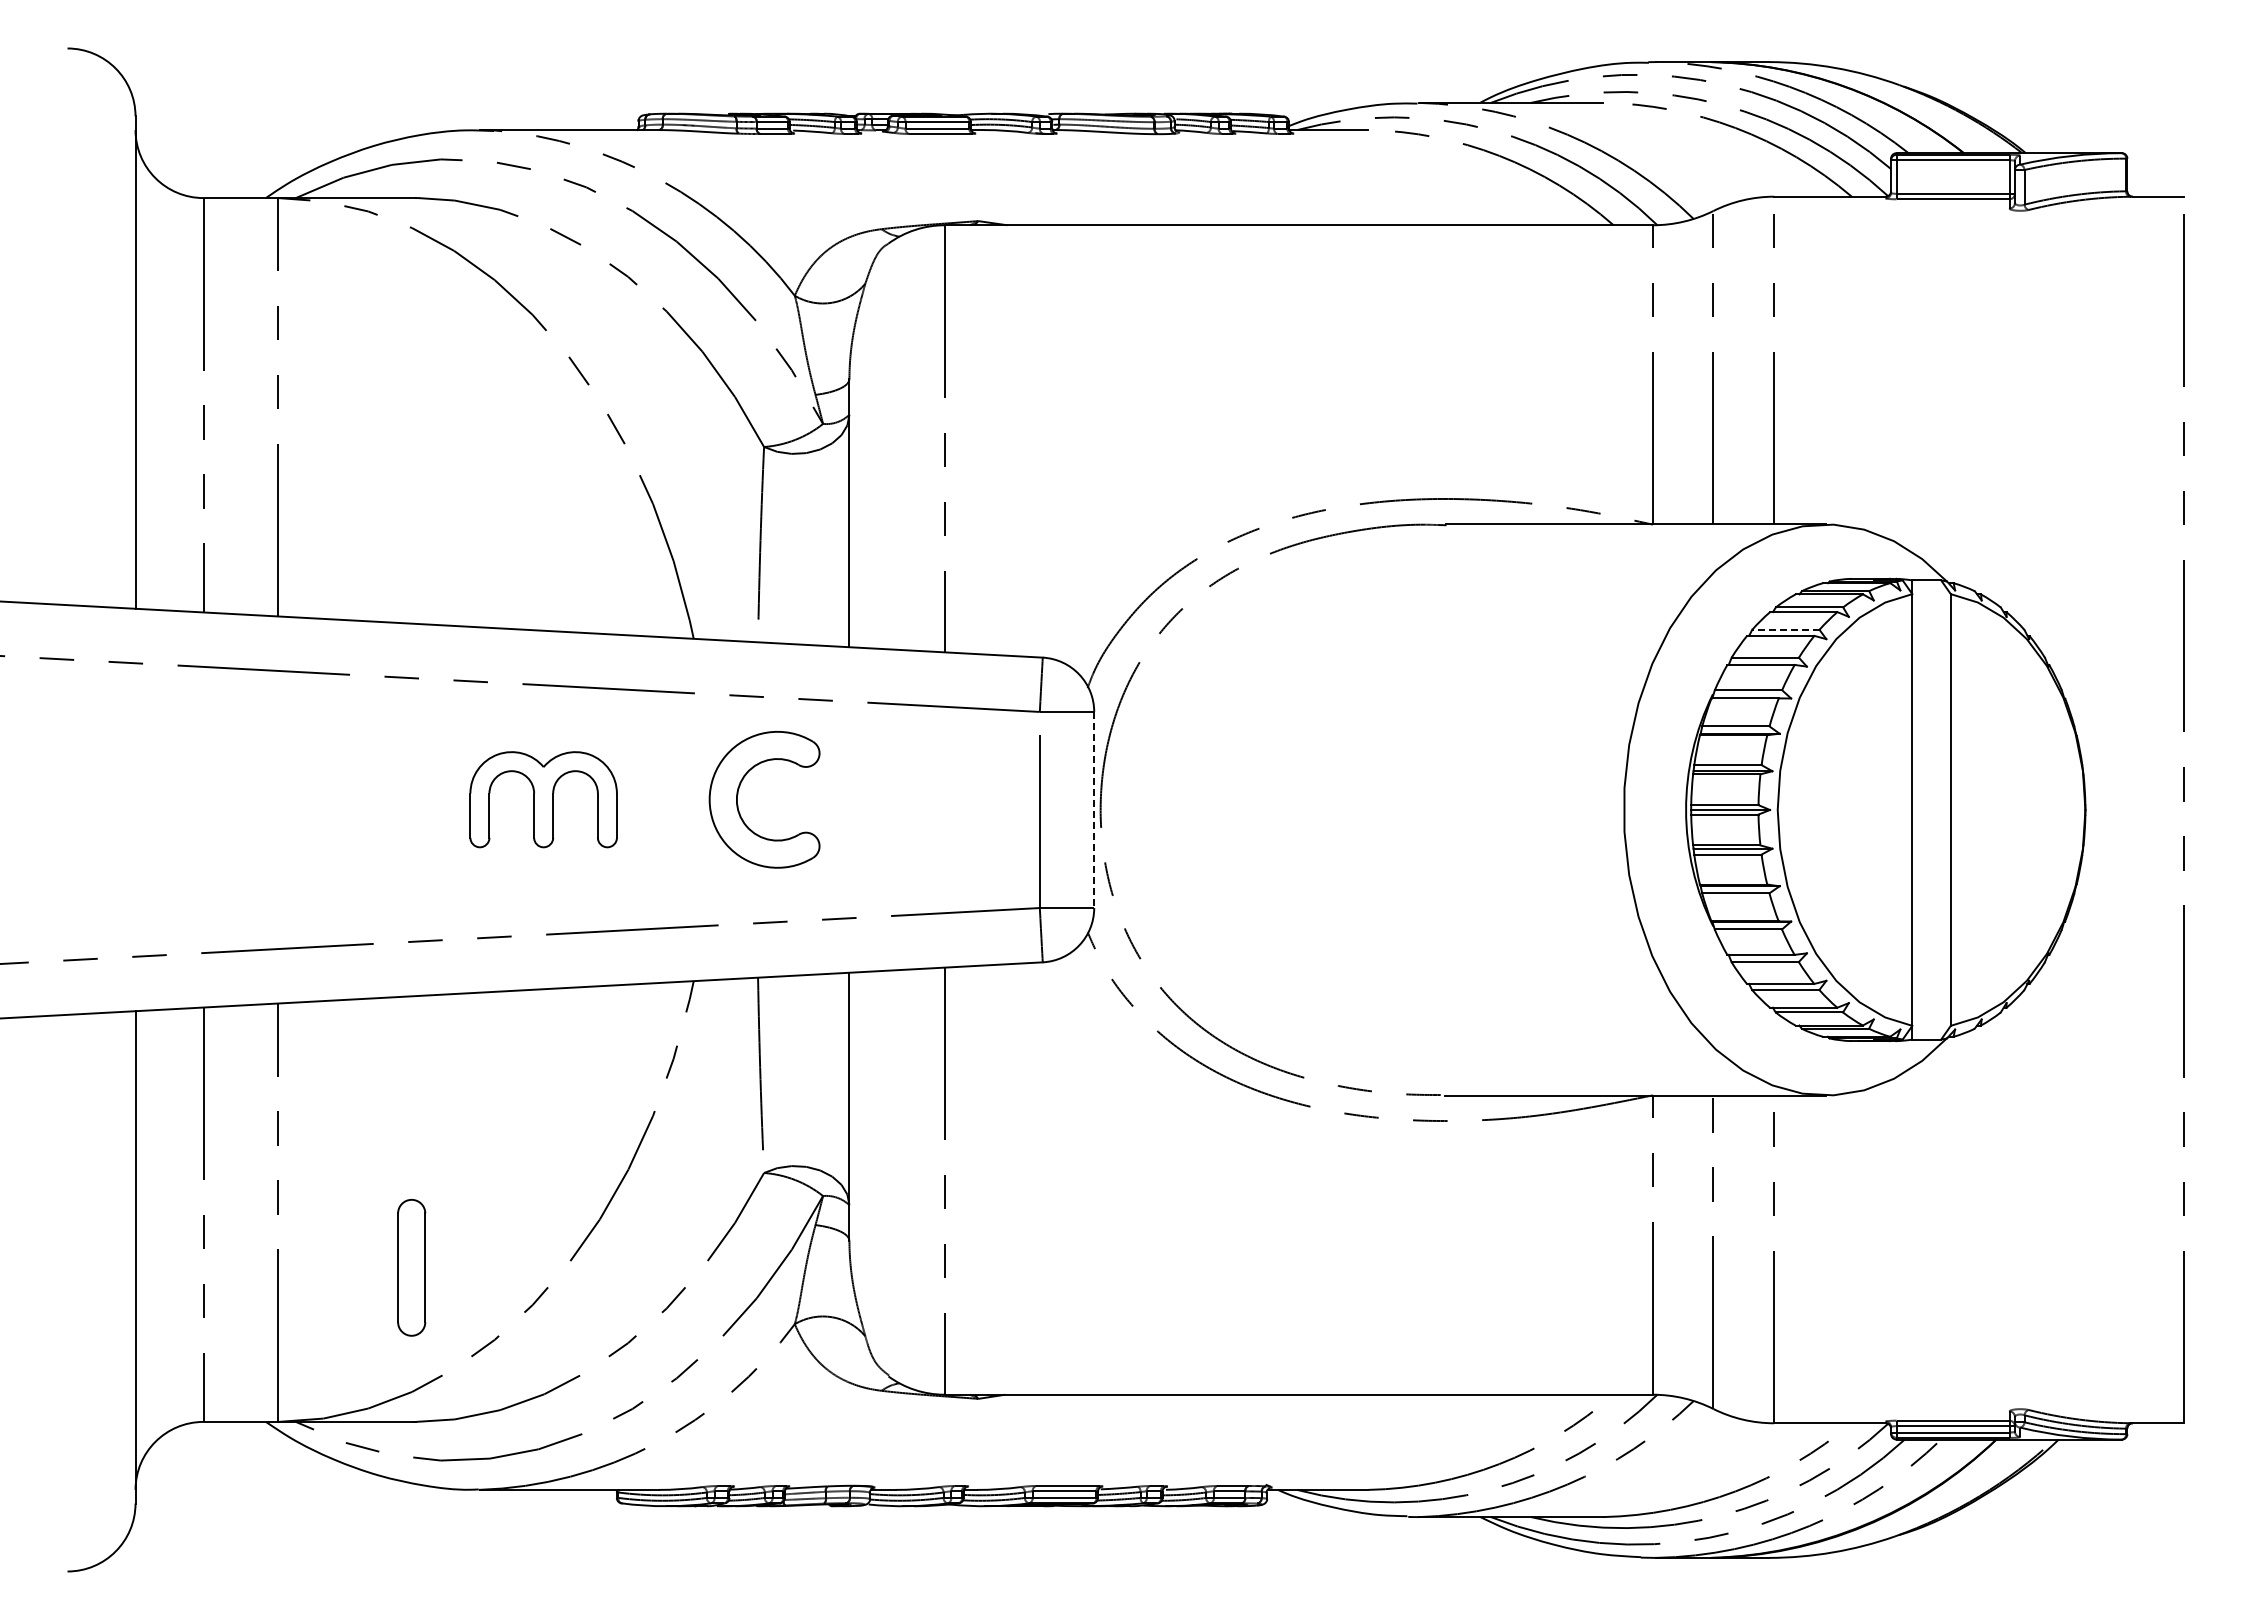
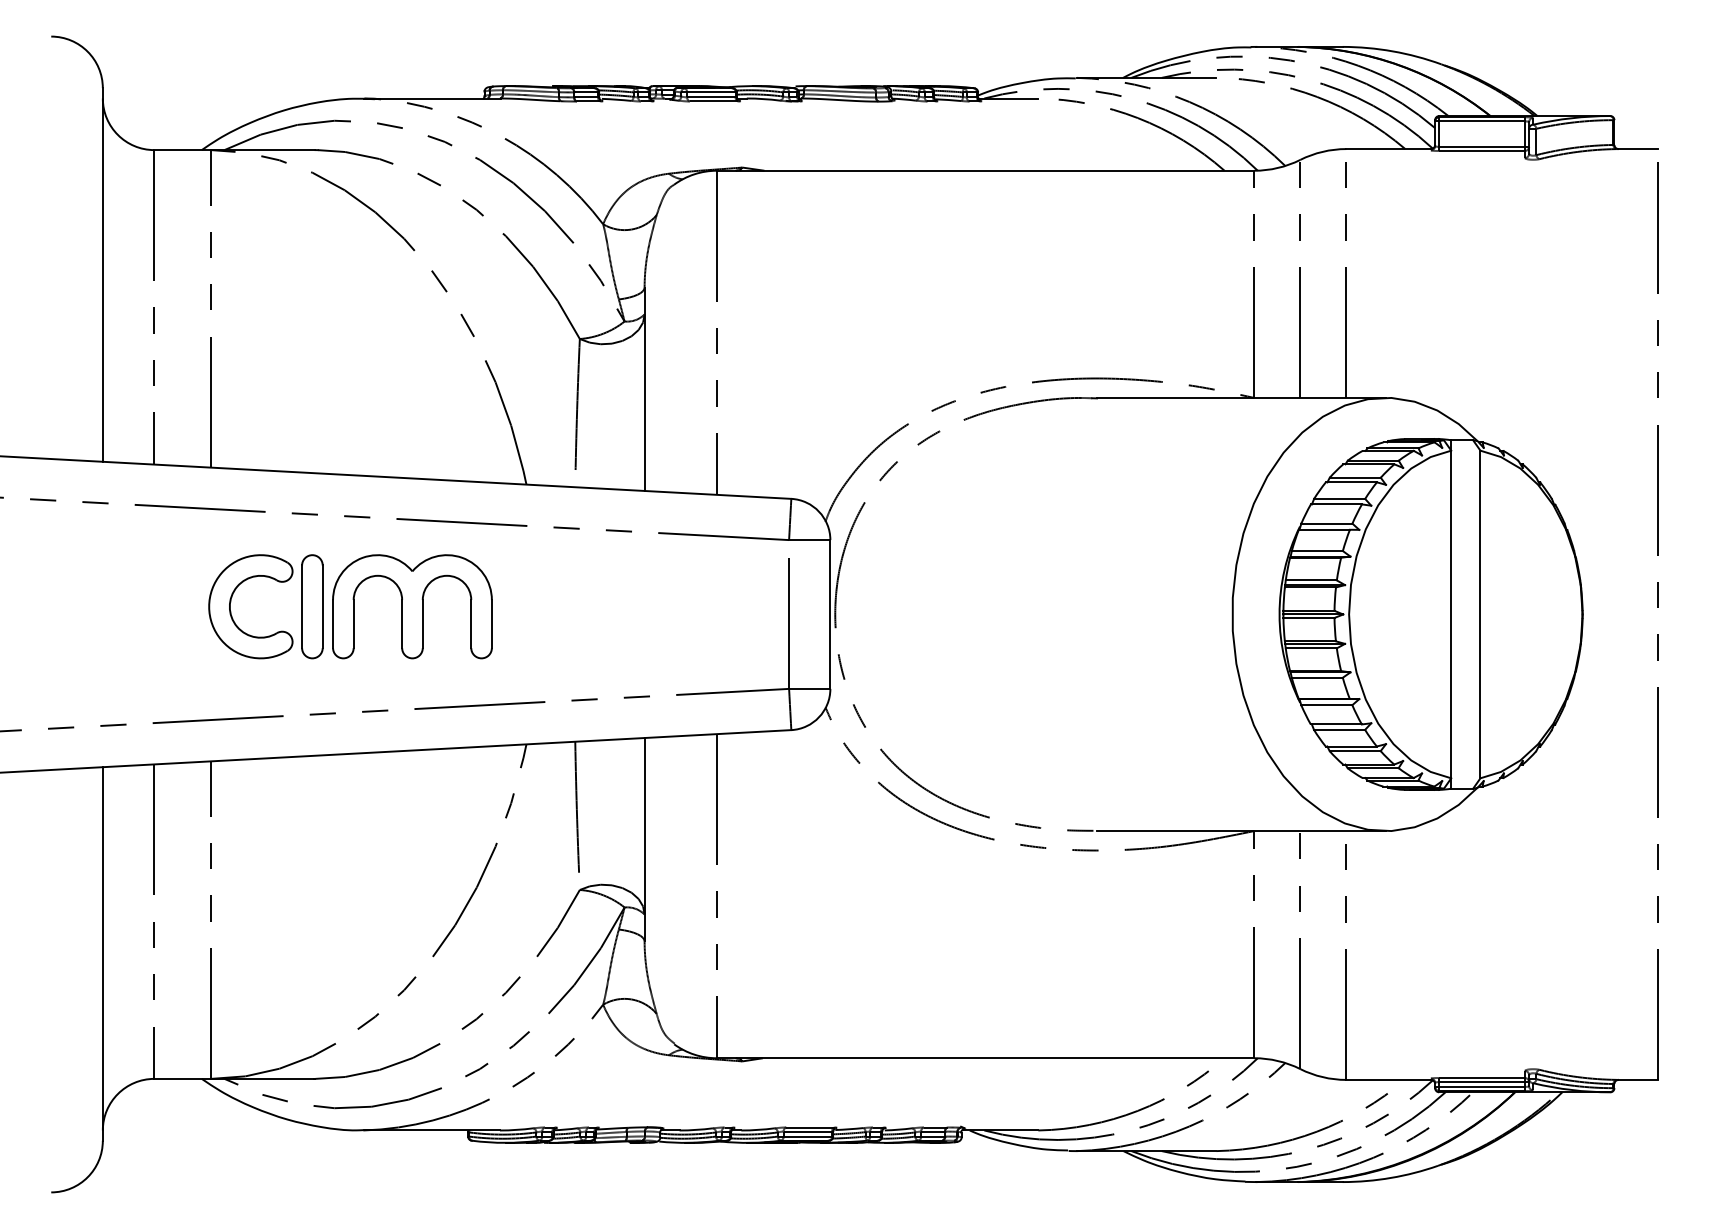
line: (1785, 629) -> (1354, 477), dashed -> solid
part: (738, 794) -> (231, 602), moved
part: (543, 799) -> (412, 606), size x1.43
line: (1094, 810) -> (830, 614), dashed -> solid
part: (411, 1267) -> (312, 606), moved

